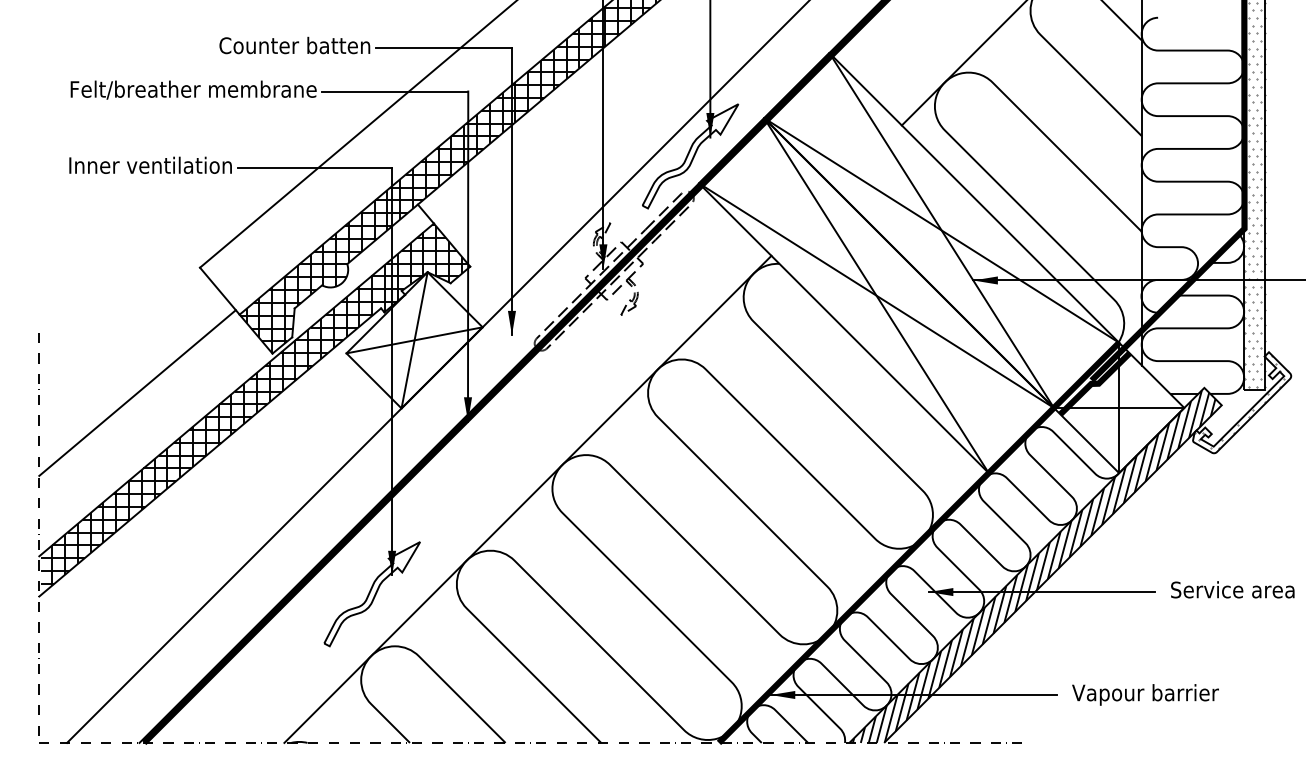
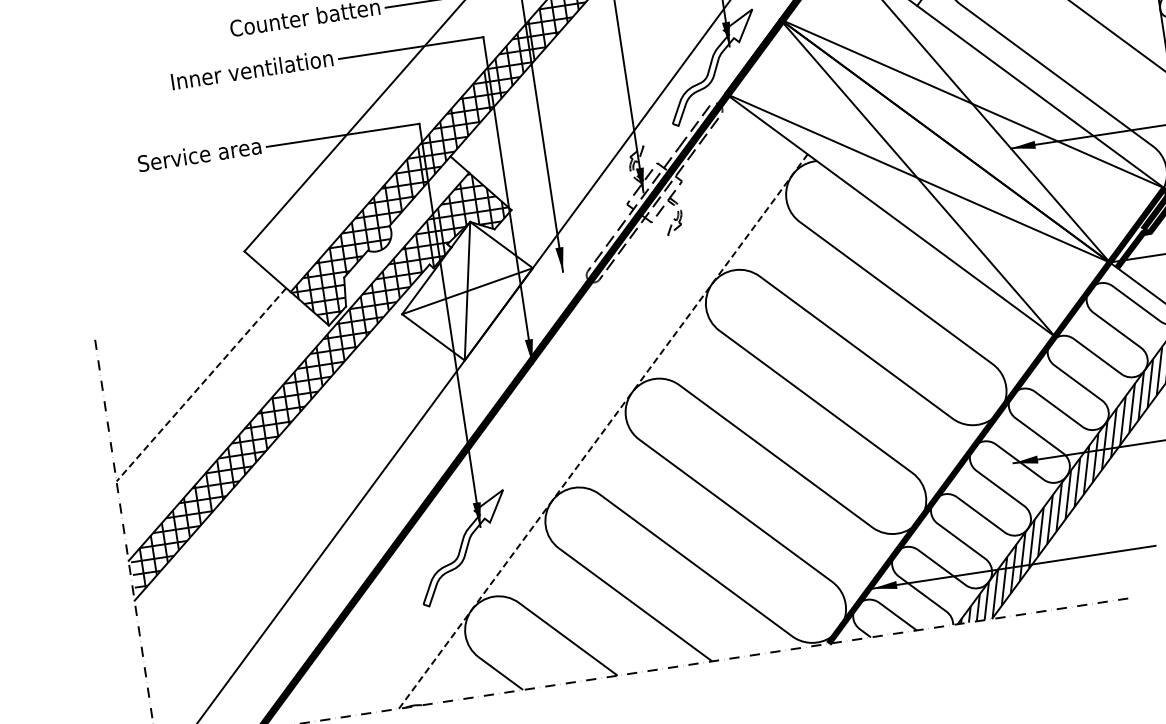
text: (193, 89) -> (211, 76), Felt/breather membrane -> Inner ventilation
text: (150, 164) -> (180, 156), Inner ventilation -> Service area
line: (137, 393) -> (201, 385), solid -> dashed
line: (528, 499) -> (603, 431), solid -> dashed

